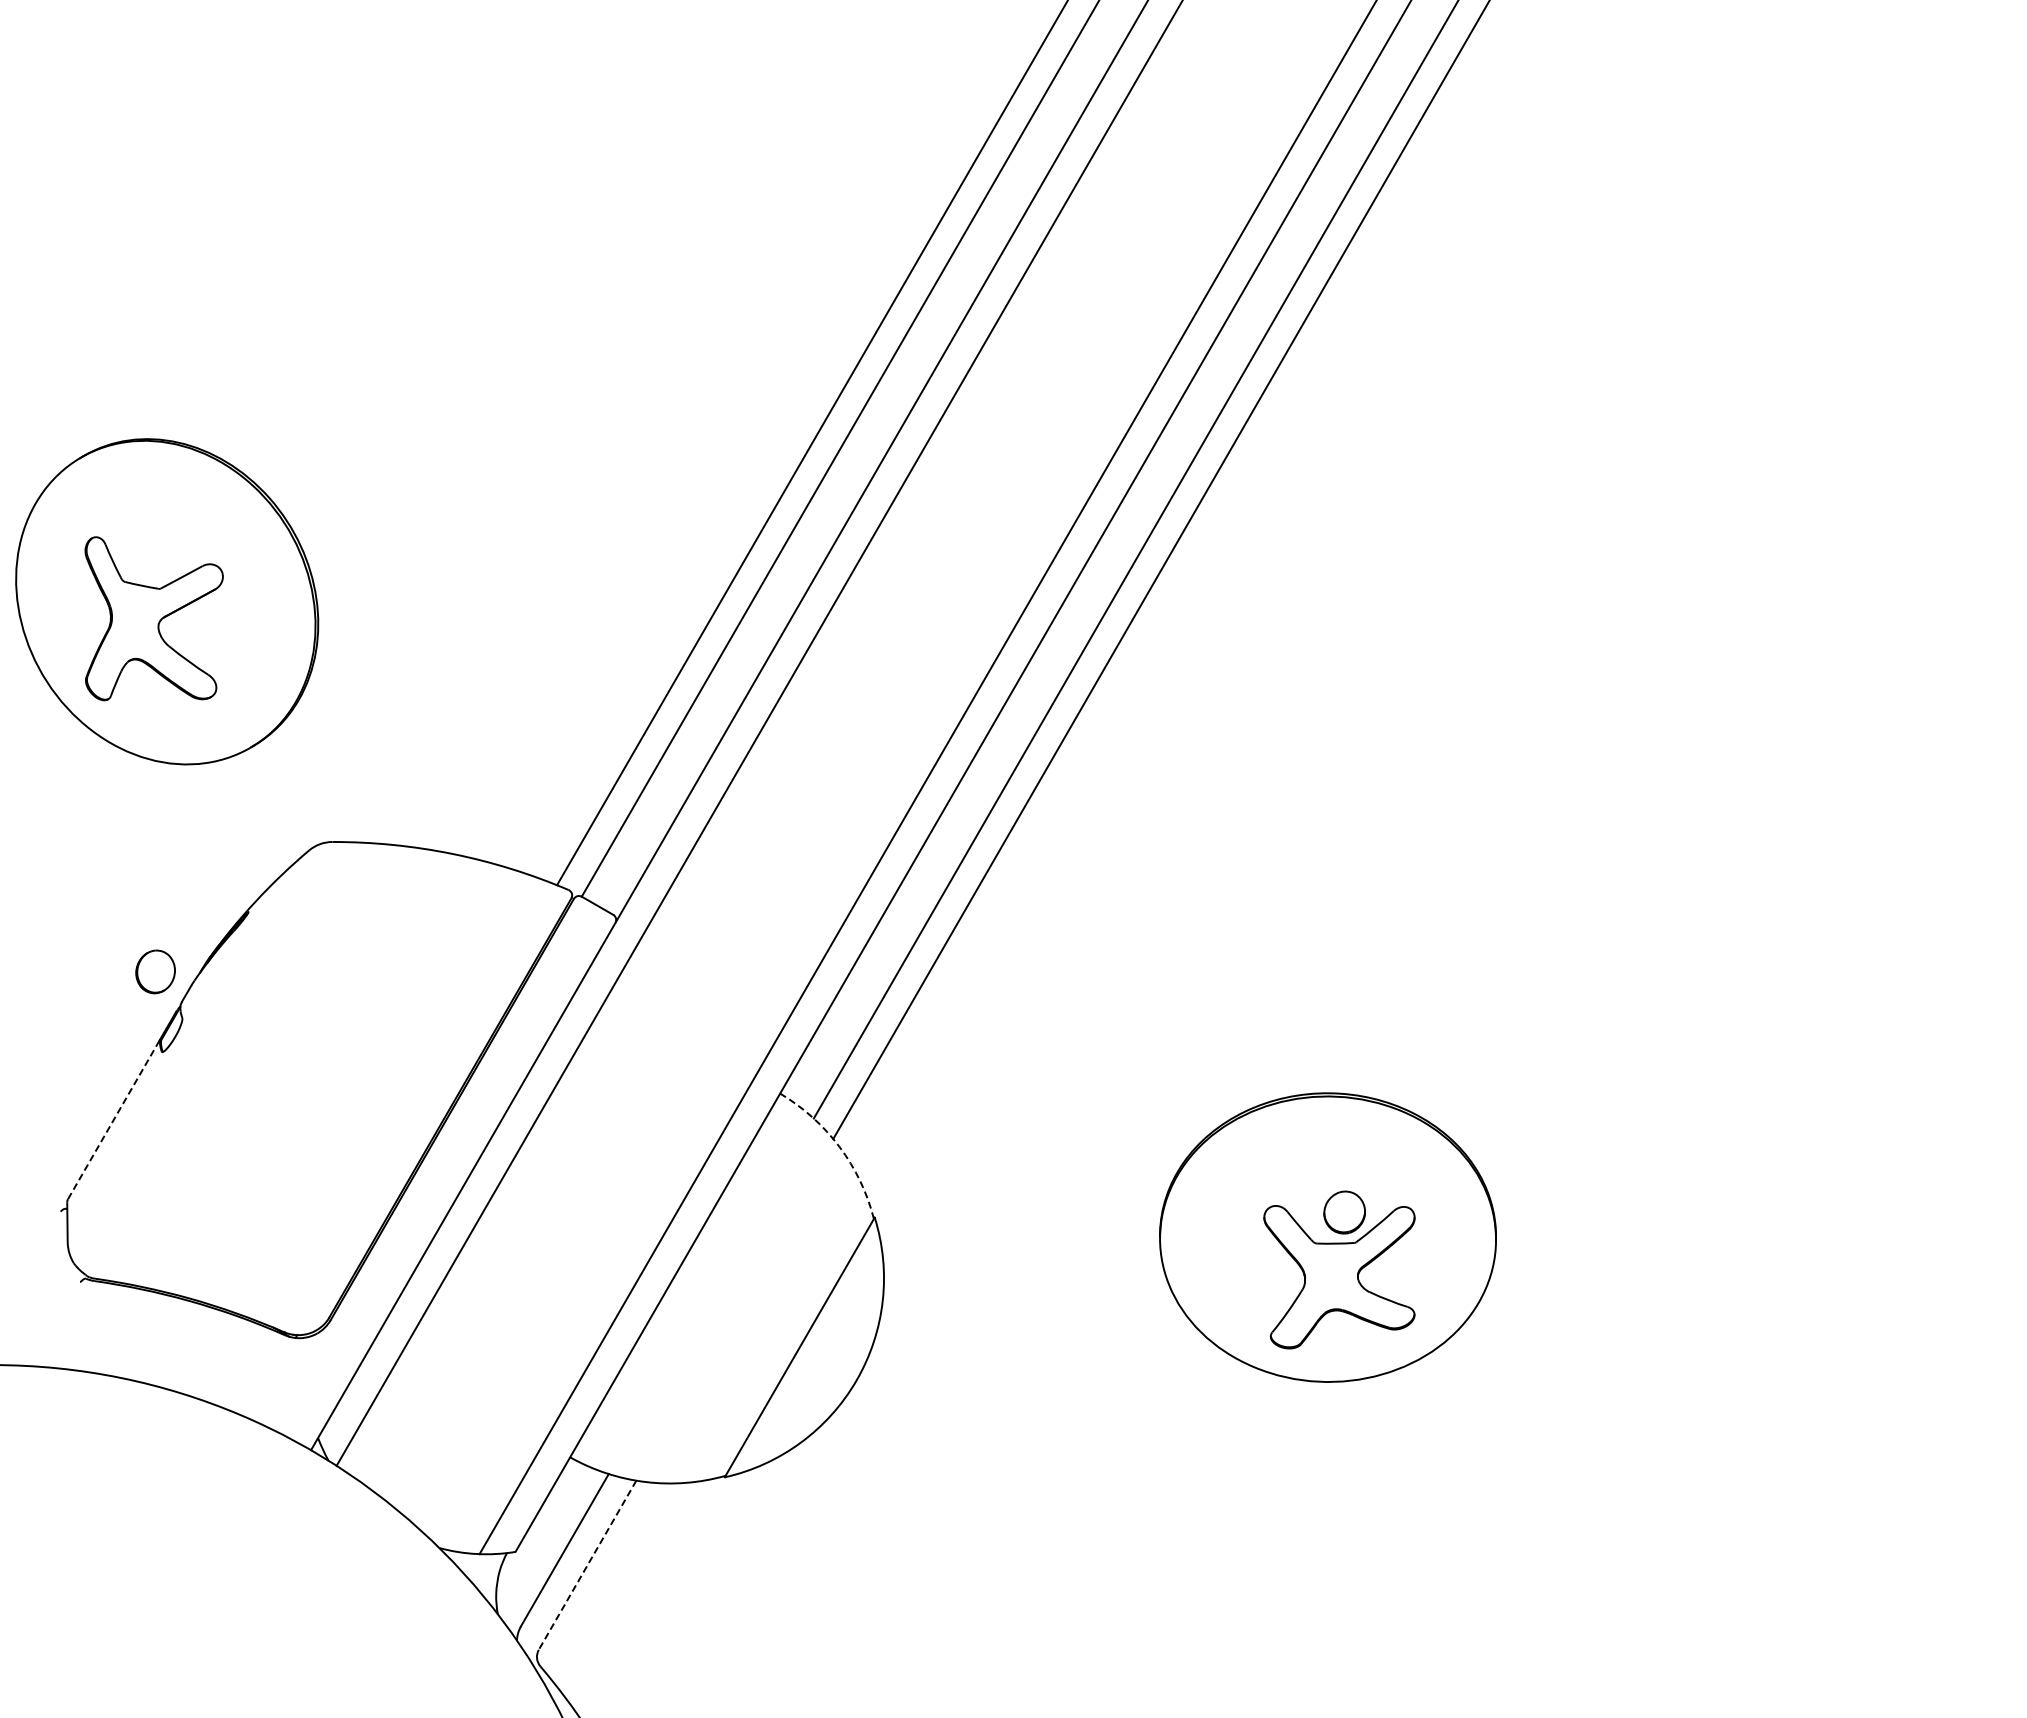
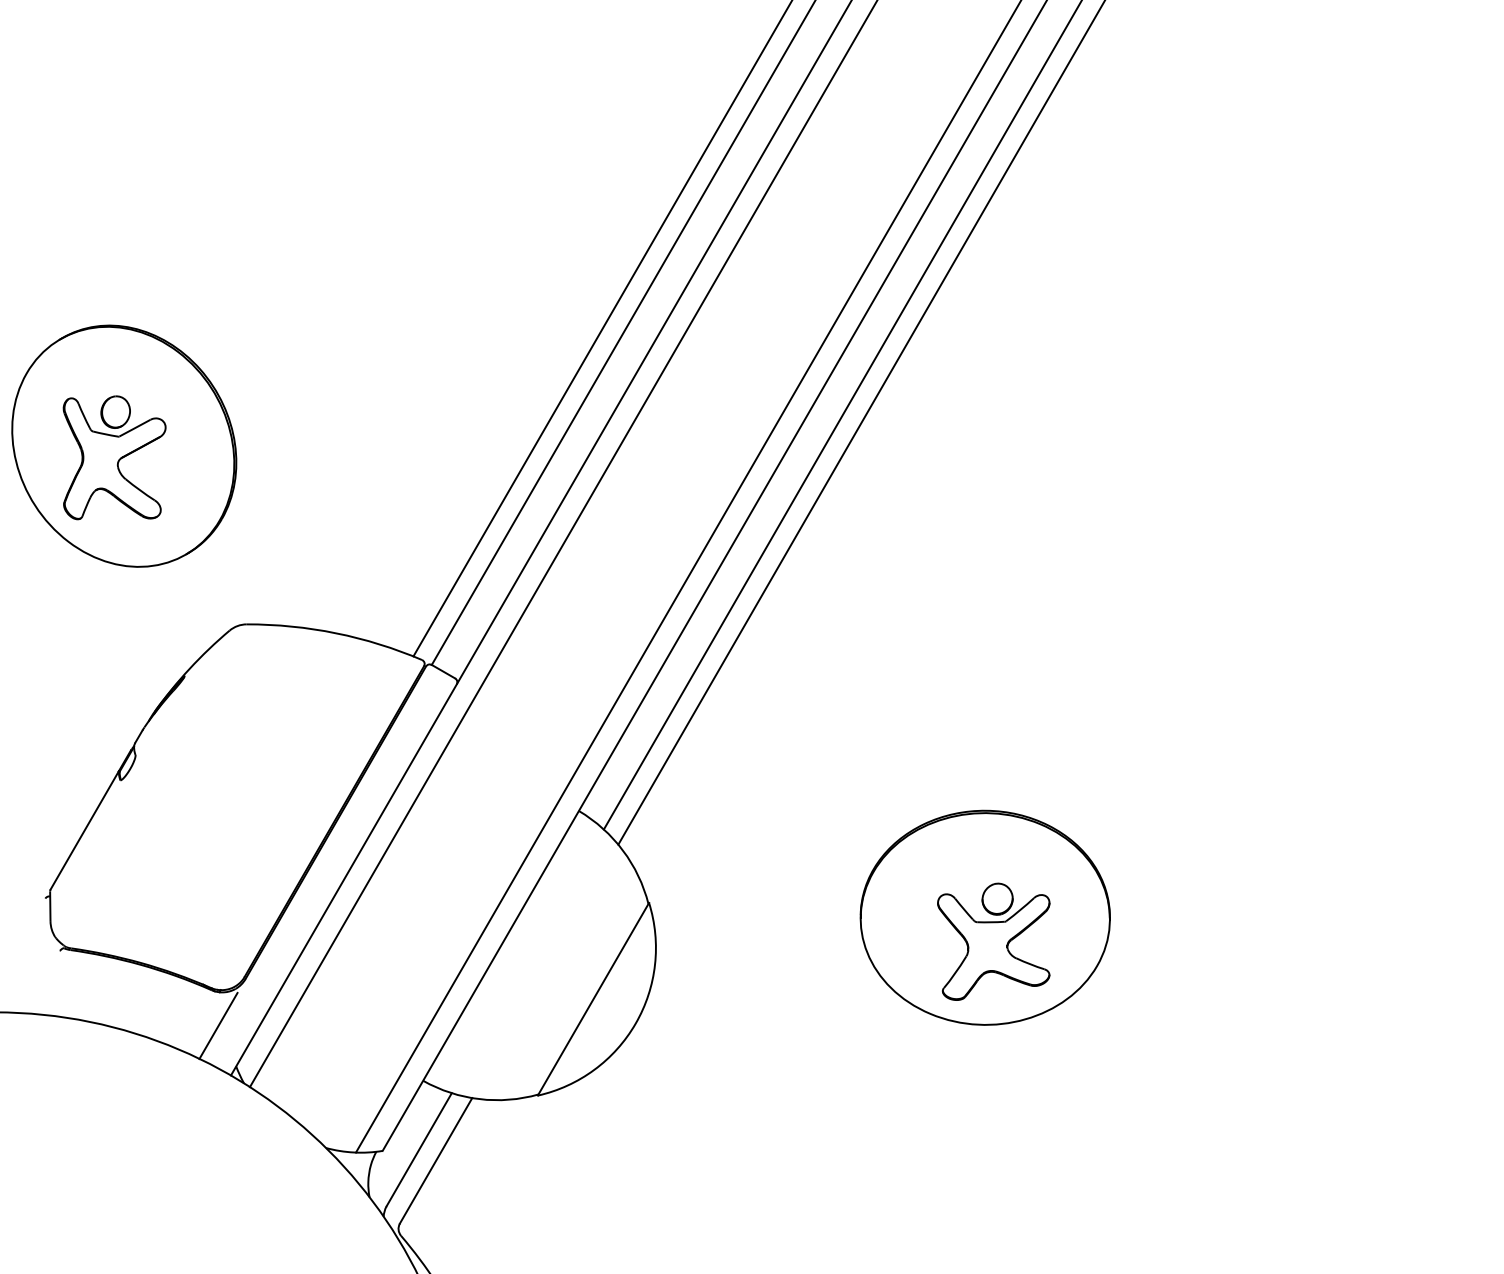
part: (155, 971) -> (115, 411), moved
line: (113, 1119) -> (84, 830), dashed -> solid
arc: (839, 1147) -> (622, 850), dashed -> solid
line: (293, 1382) -> (217, 1025), added
line: (587, 1565) -> (436, 1161), dashed -> solid

